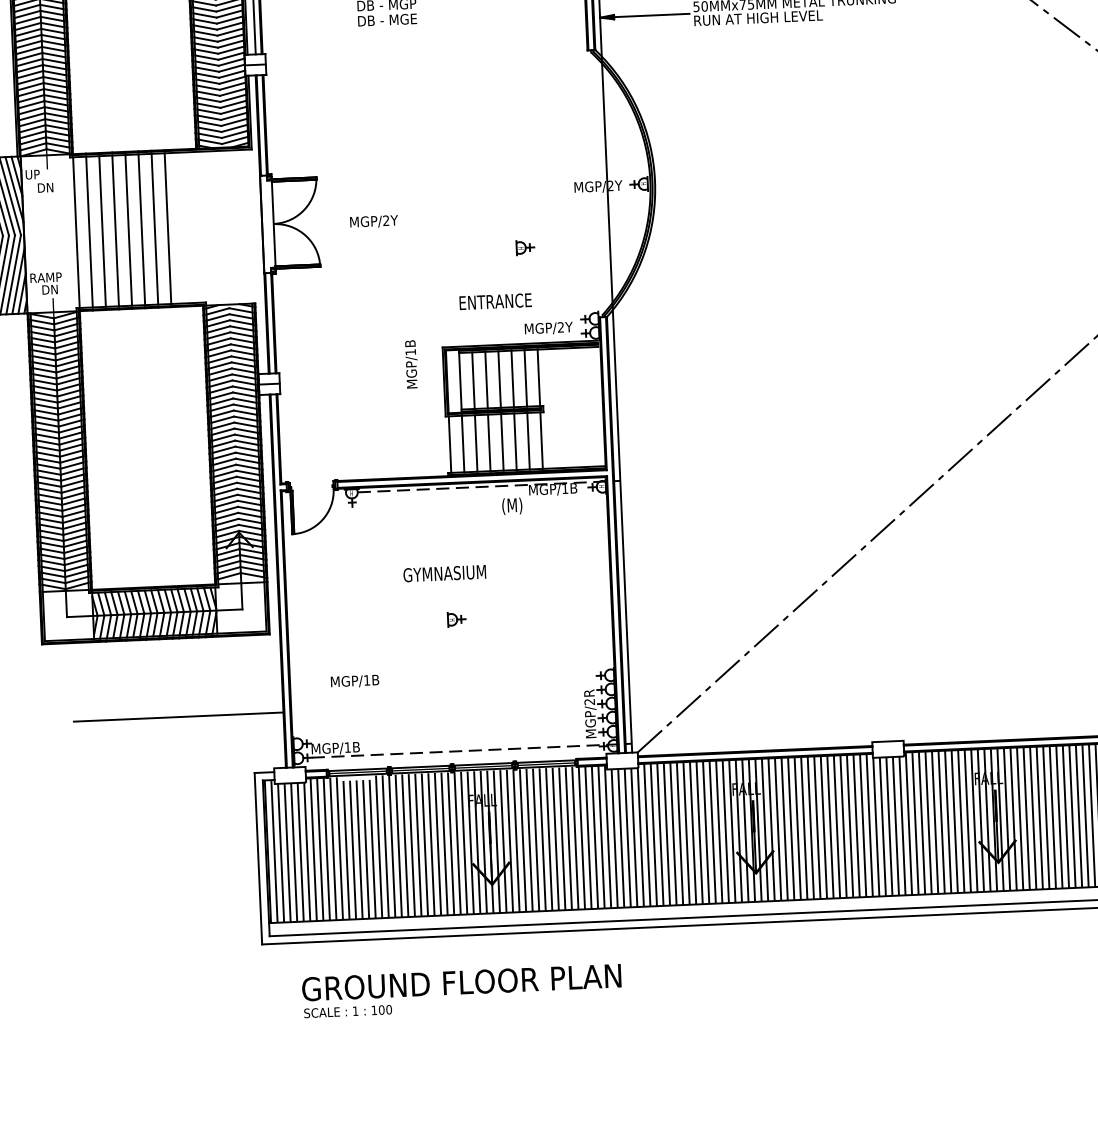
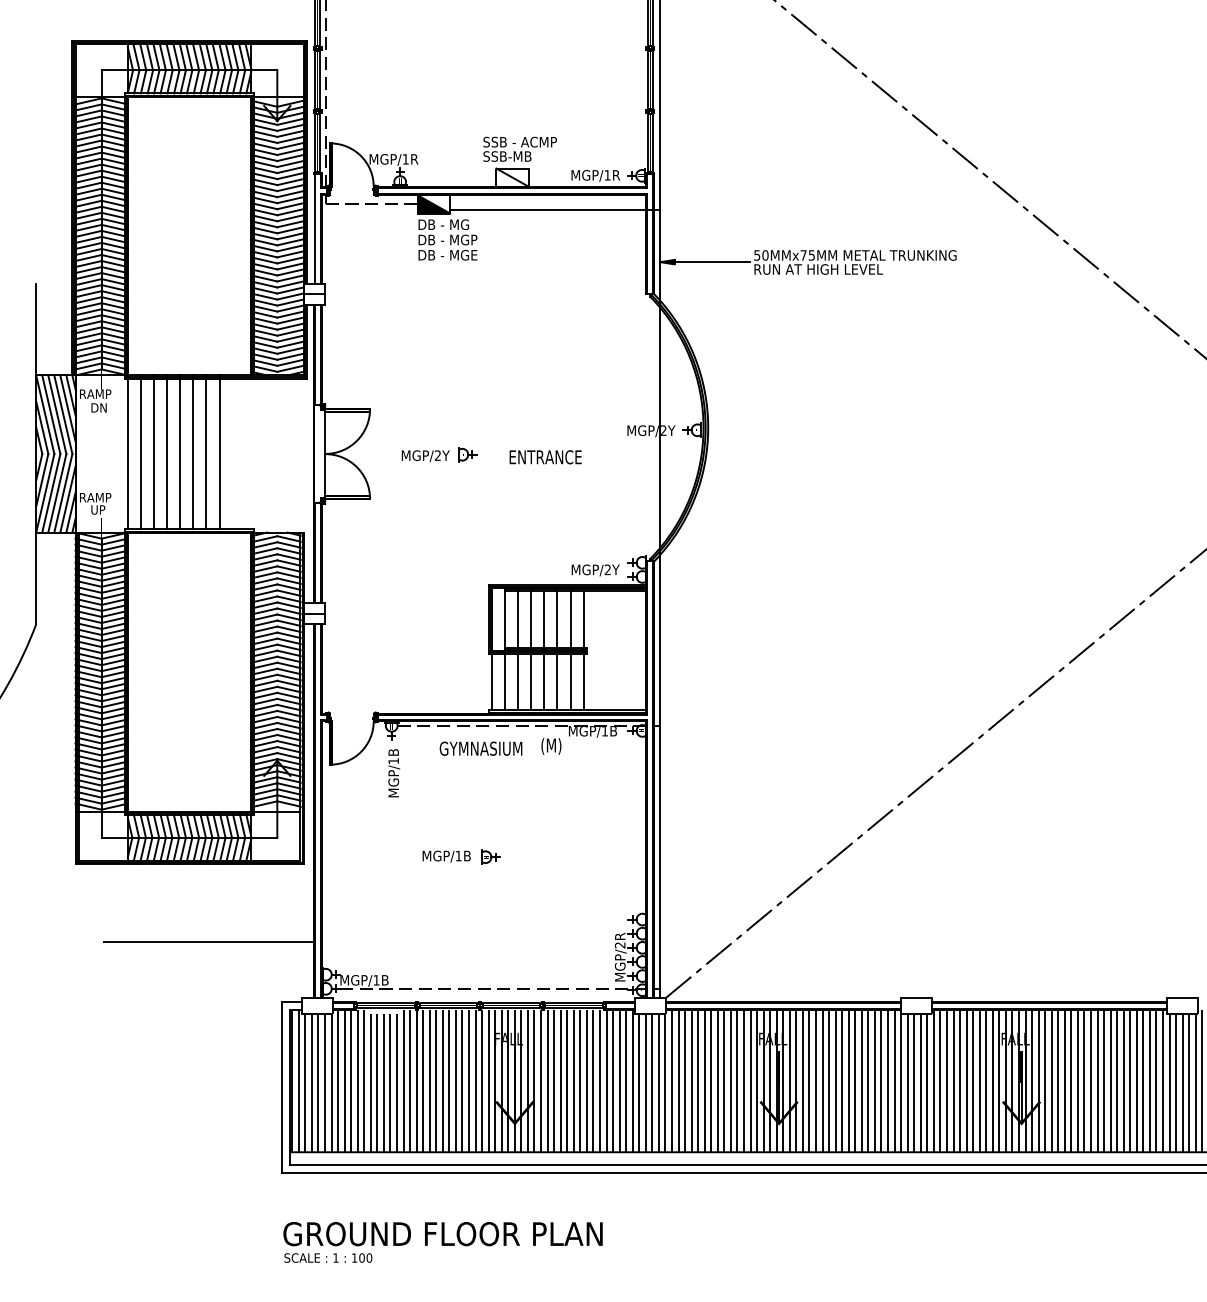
text: (41, 173) -> (95, 393), UP -> RAMP
part: (525, 247) -> (467, 454), moved
text: (49, 289) -> (98, 509), DN -> UP
text: (495, 301) -> (545, 457), moved
text: (412, 364) -> (394, 773), moved
text: (444, 573) -> (480, 748), moved
text: (354, 681) -> (446, 856), moved
text: (461, 991) -> (442, 1242), moved

